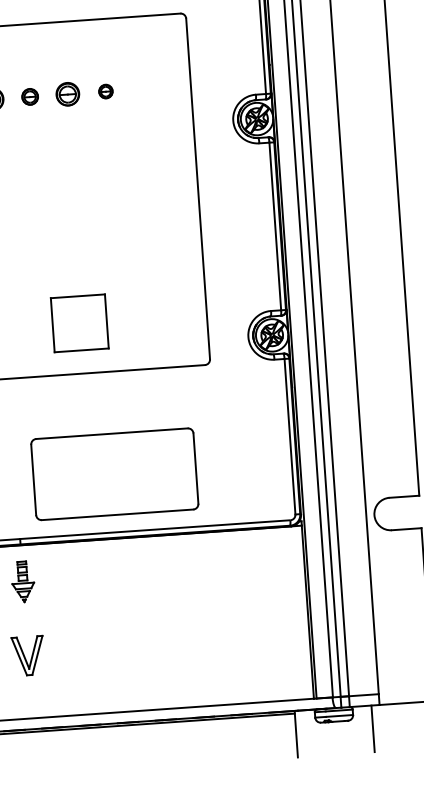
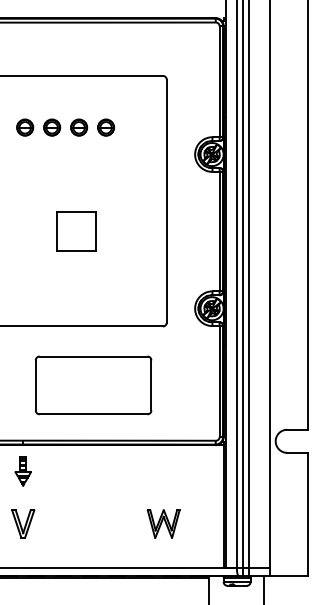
part: (106, 91) -> (106, 127), size x1.67
part: (30, 96) -> (52, 127), size x1.43
part: (80, 323) -> (76, 231), moved
part: (114, 474) -> (93, 385), moved
part: (225, 641) -> (163, 523), added

